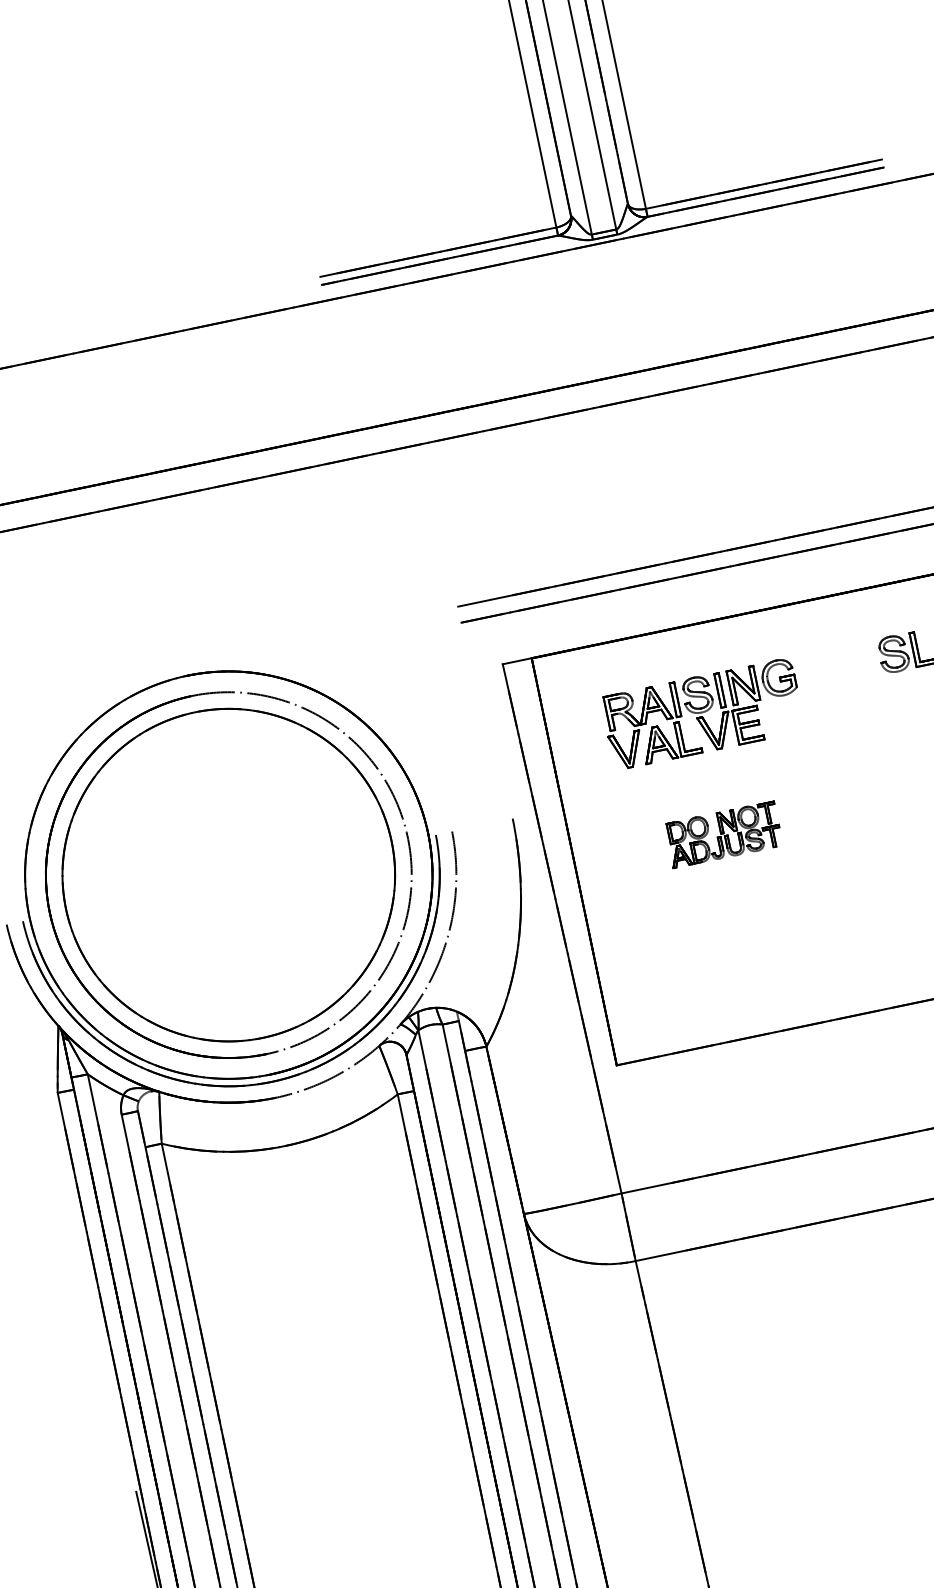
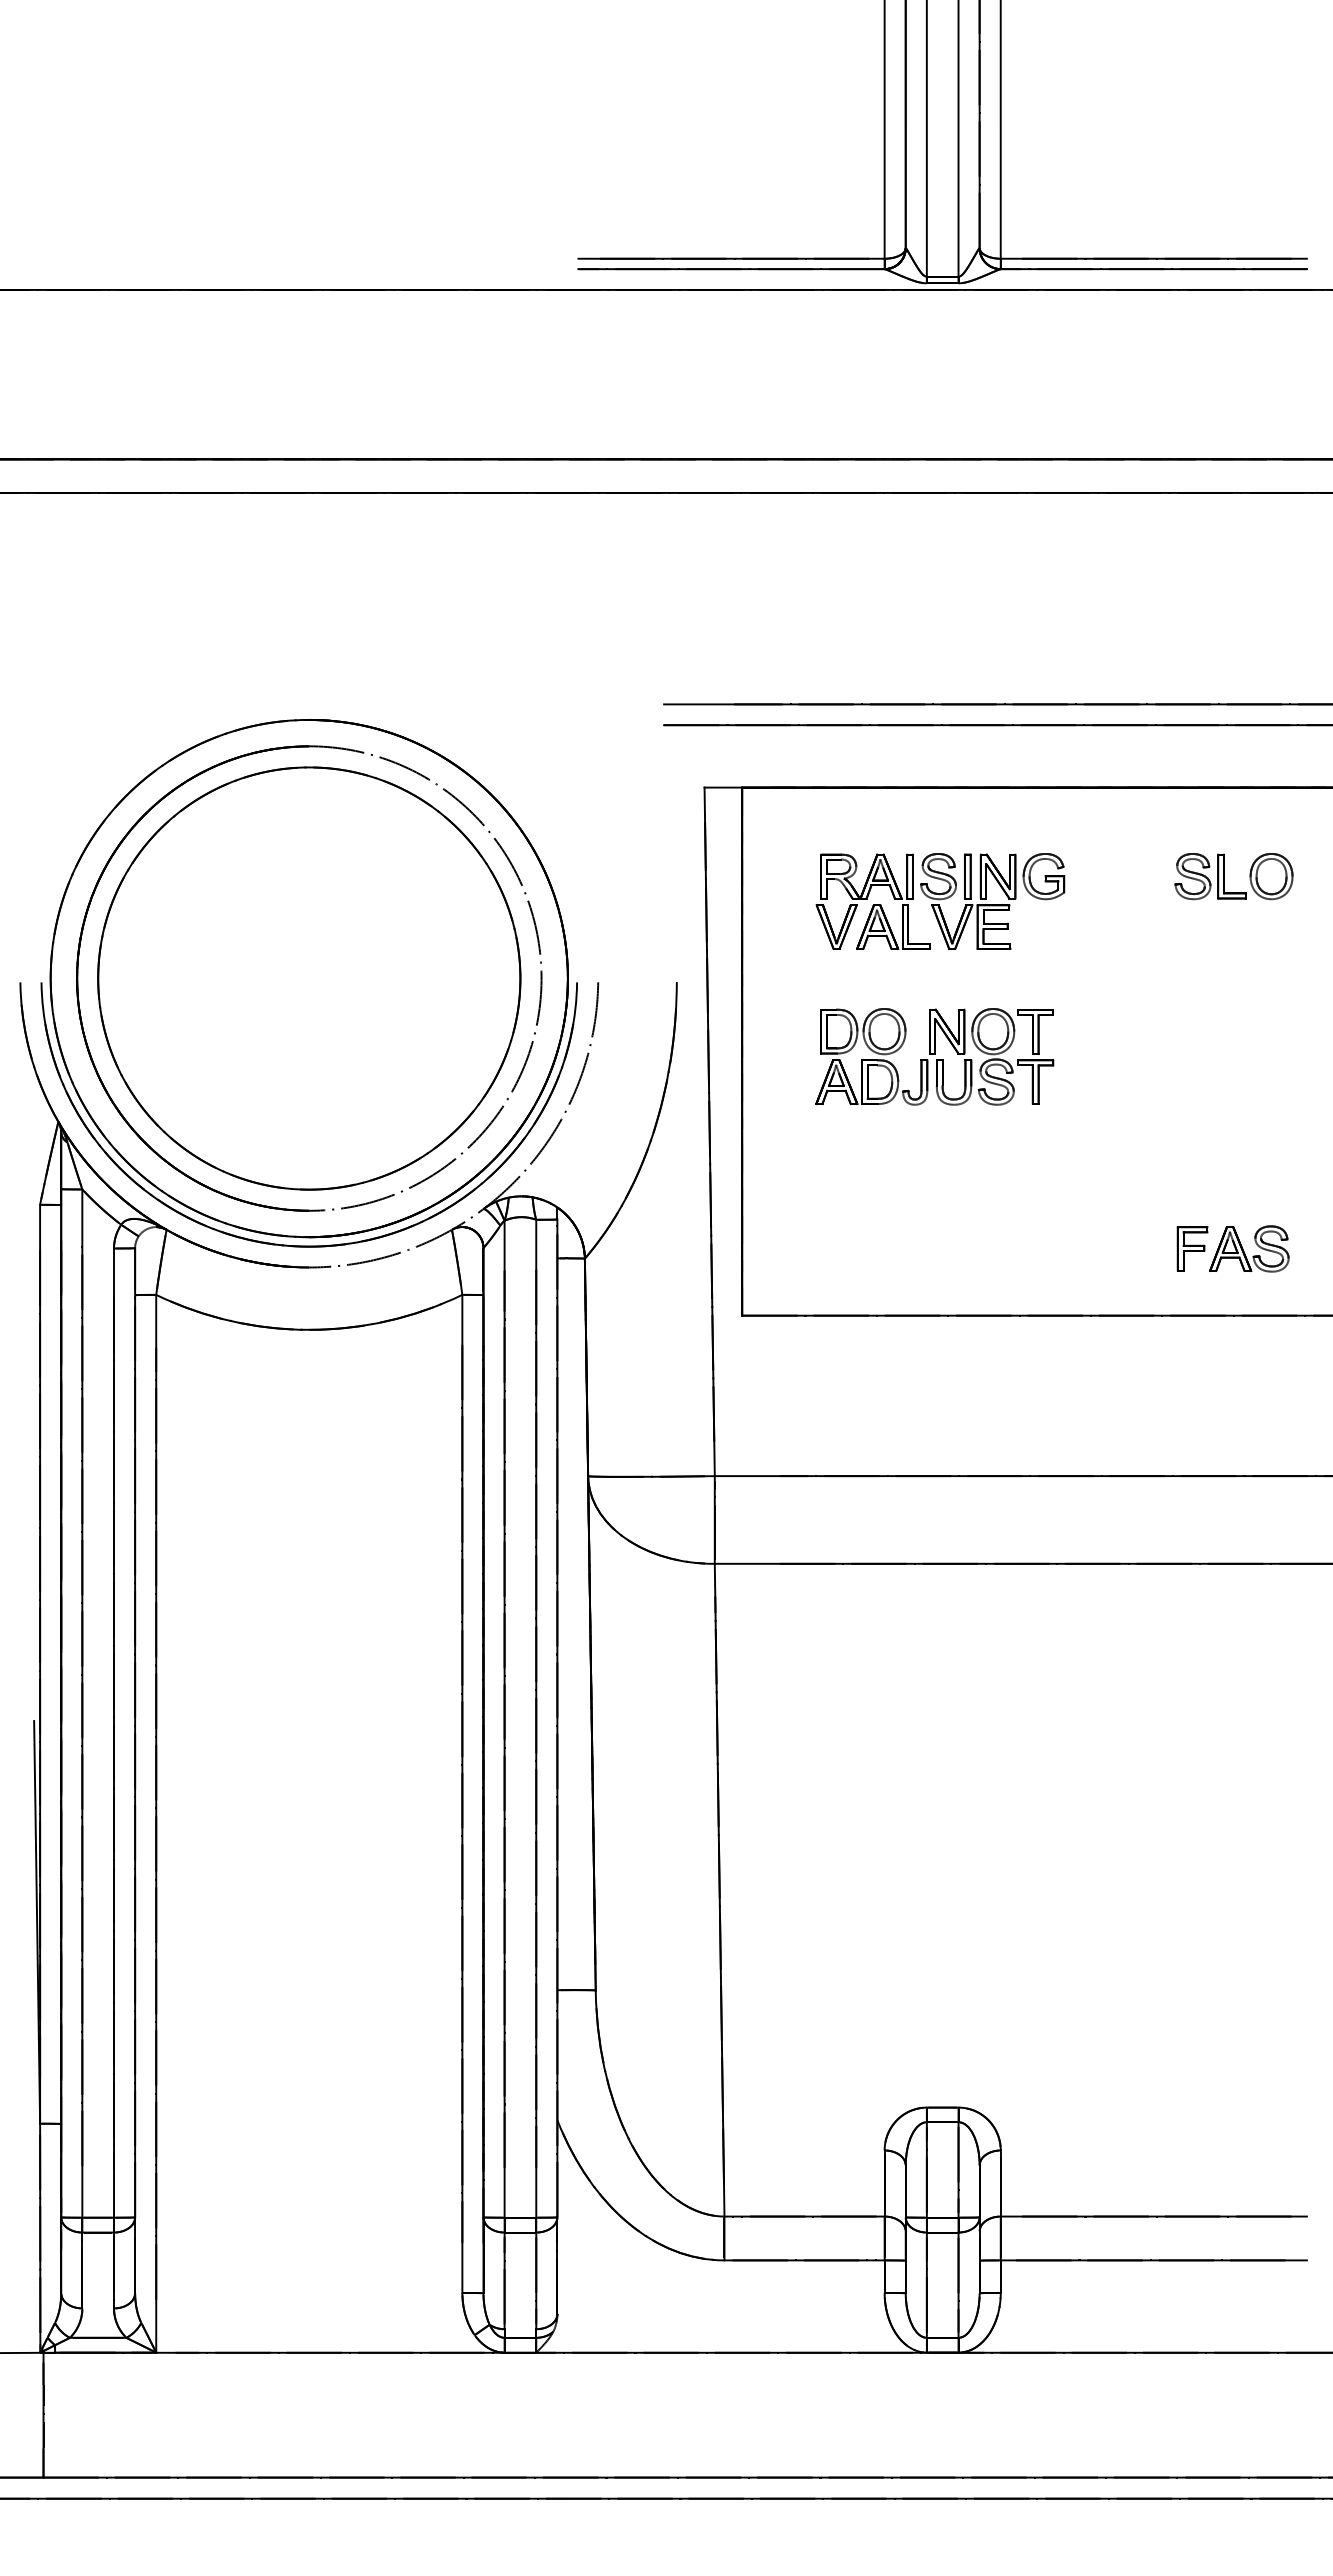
part: (723, 834) -> (934, 1056), size x1.67

